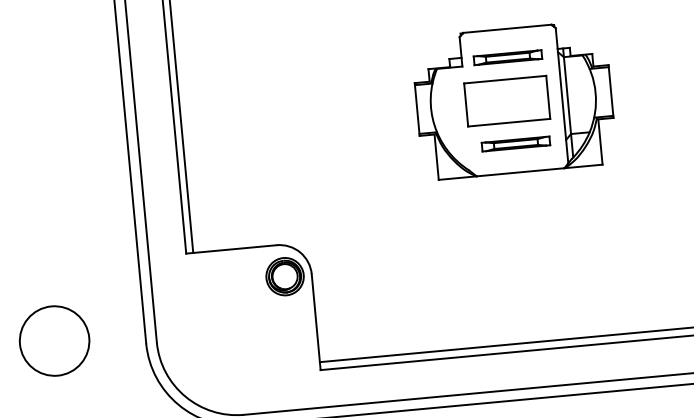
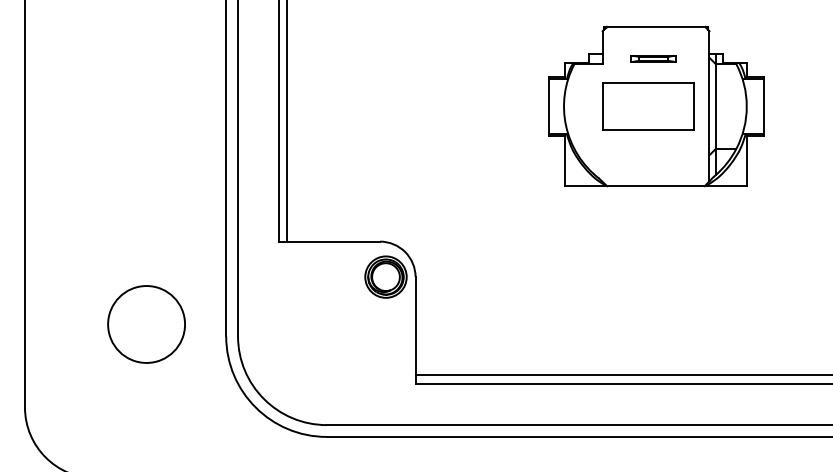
part: (507, 57) -> (653, 58), size x0.6
part: (515, 143) -> (653, 154), removed
circle: (54, 341) -> (146, 324), moved

